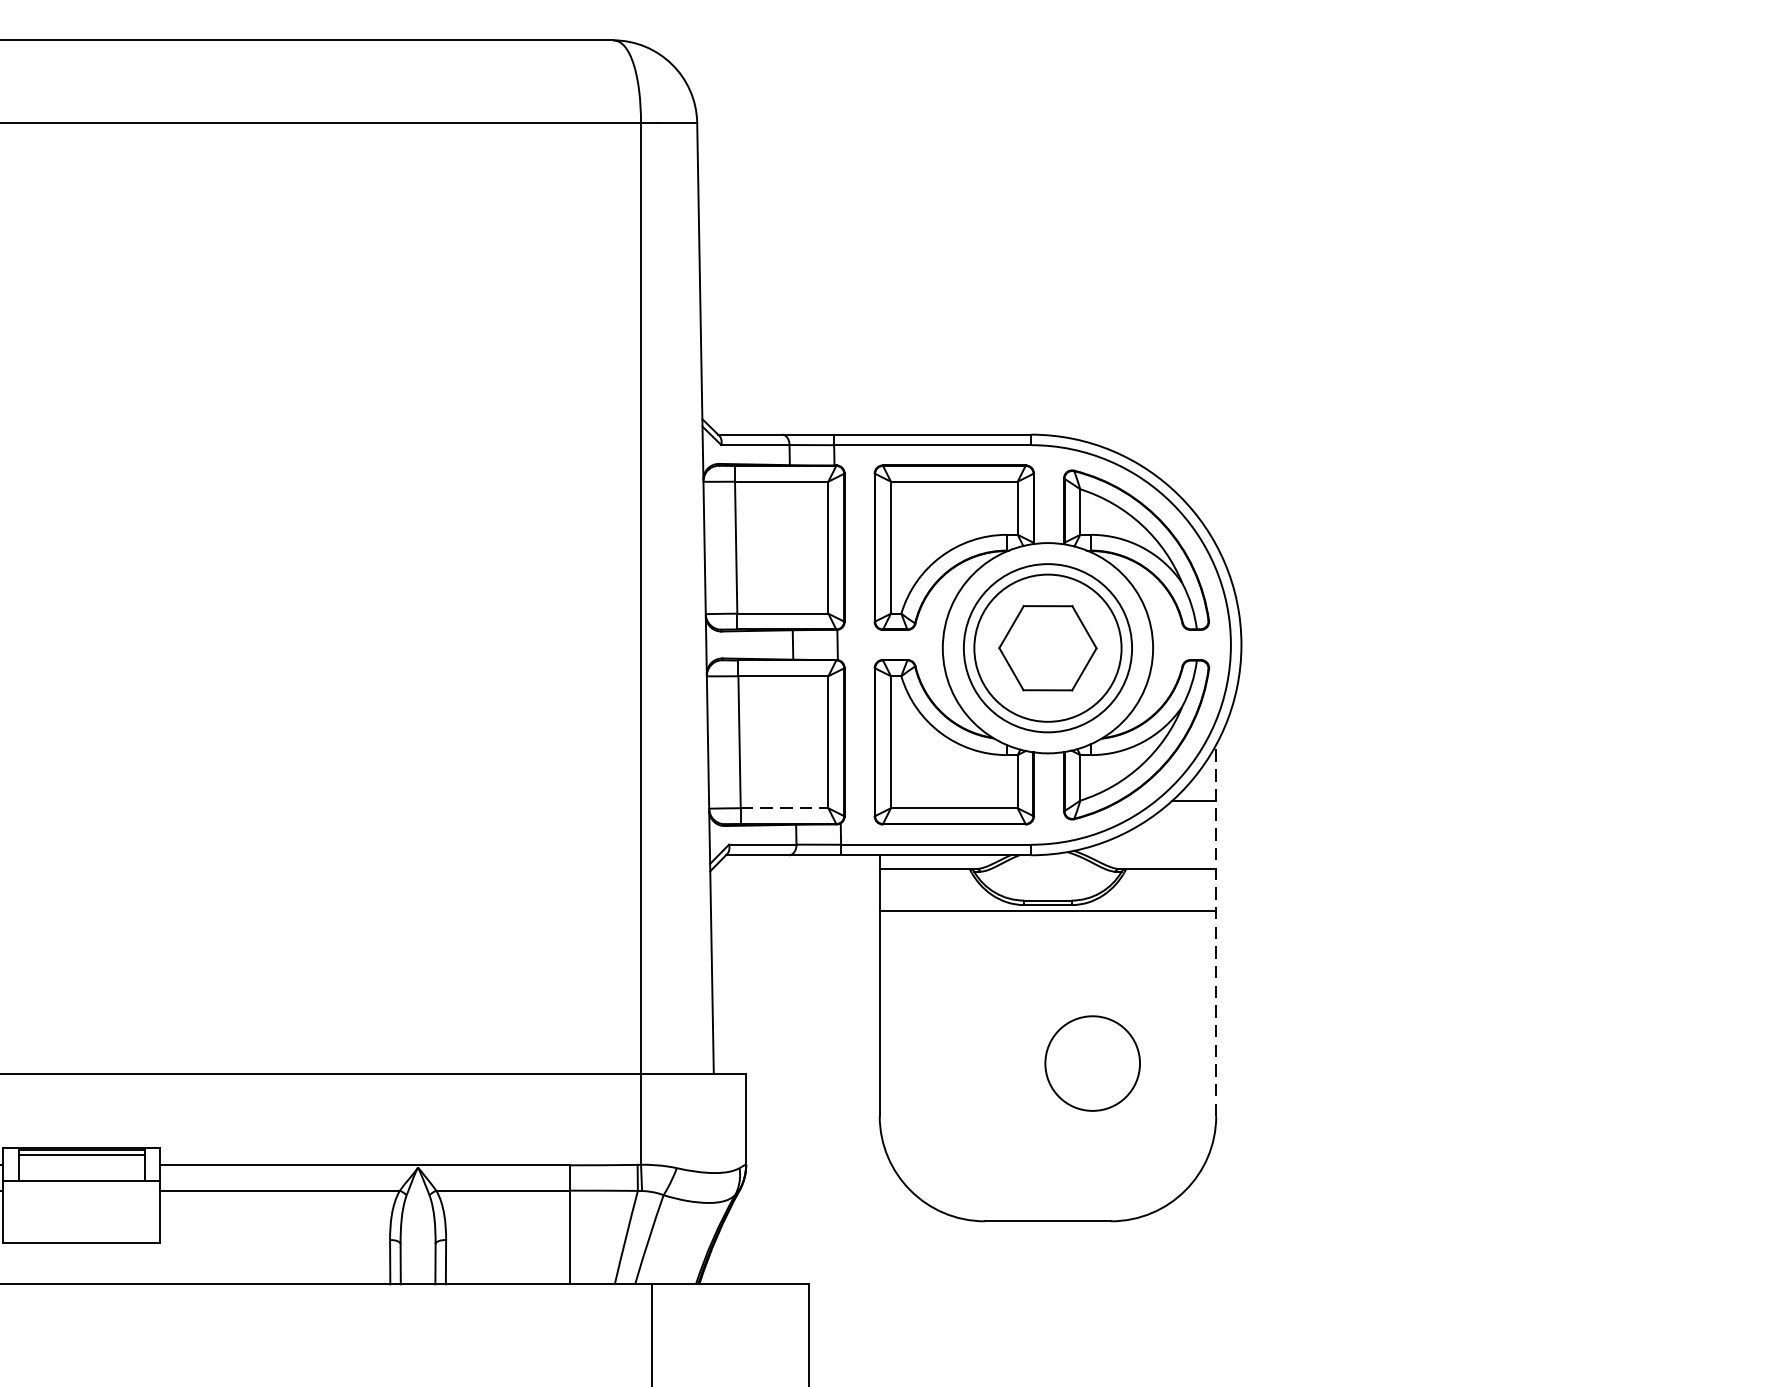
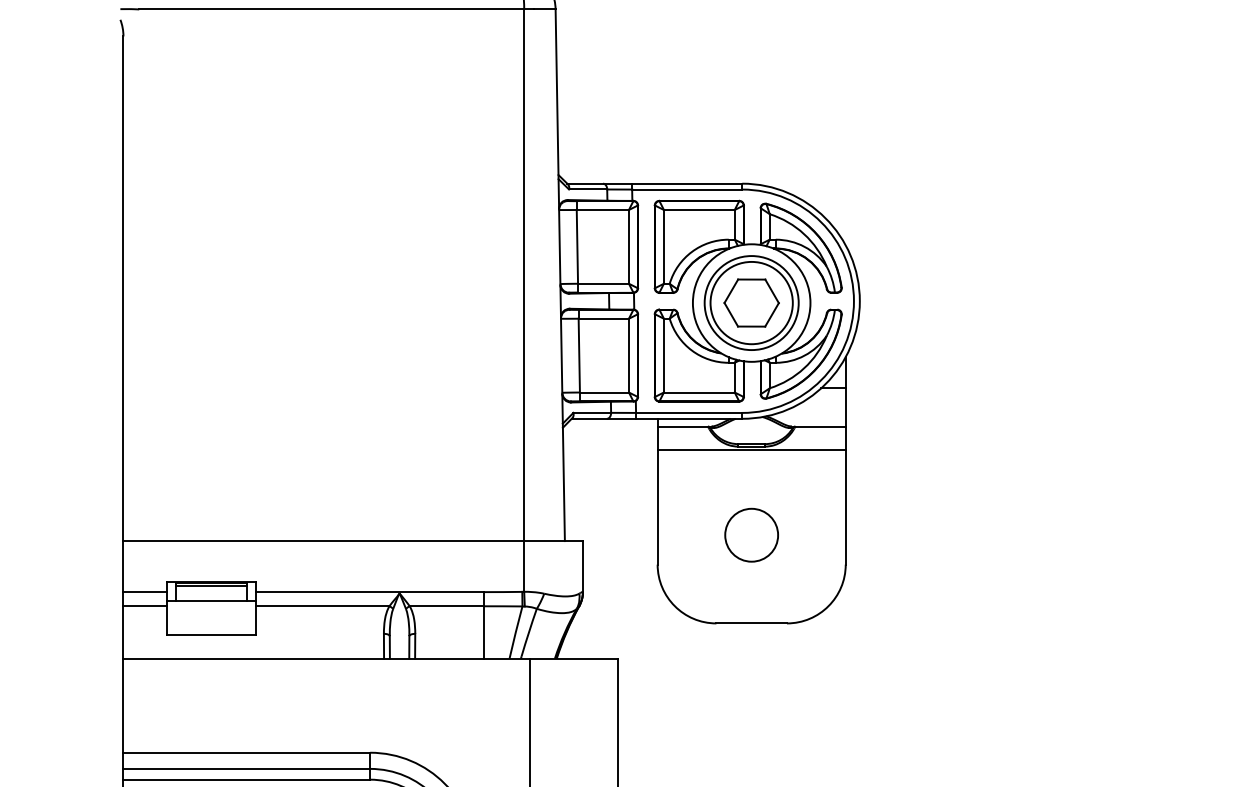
line: (784, 808) -> (604, 392), dashed -> solid
line: (1215, 929) -> (845, 460), dashed -> solid
circle: (1092, 1062) -> (751, 534), moved

